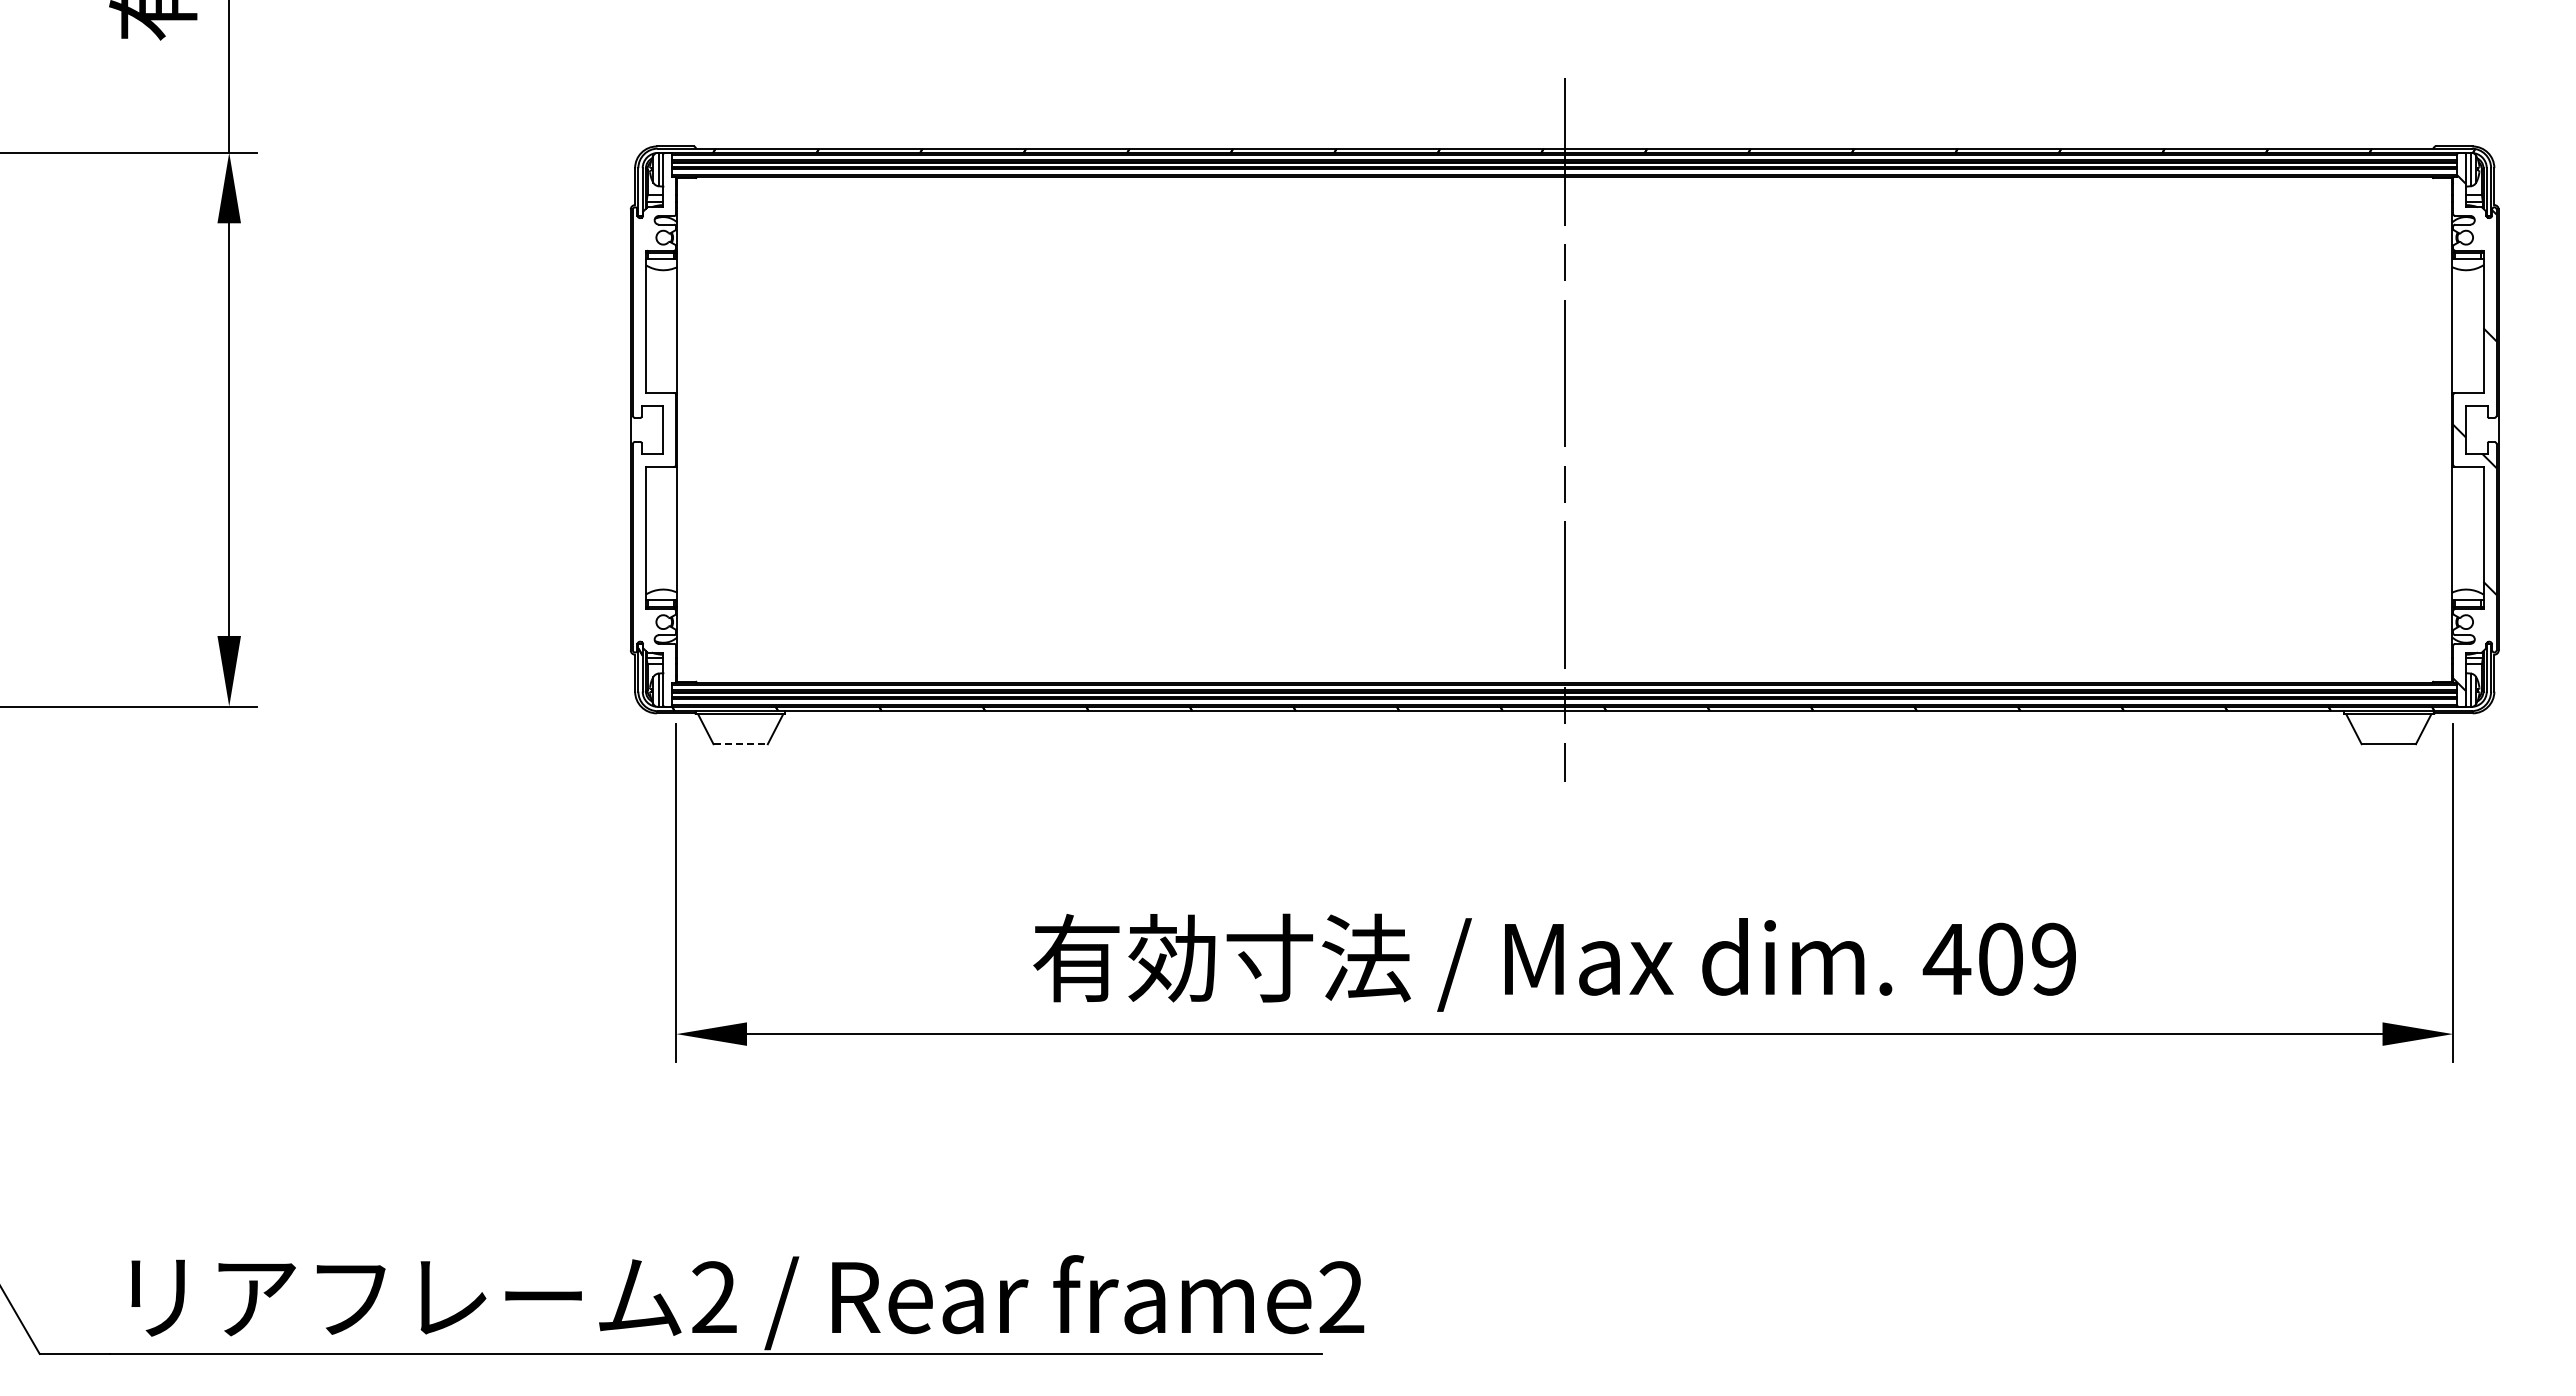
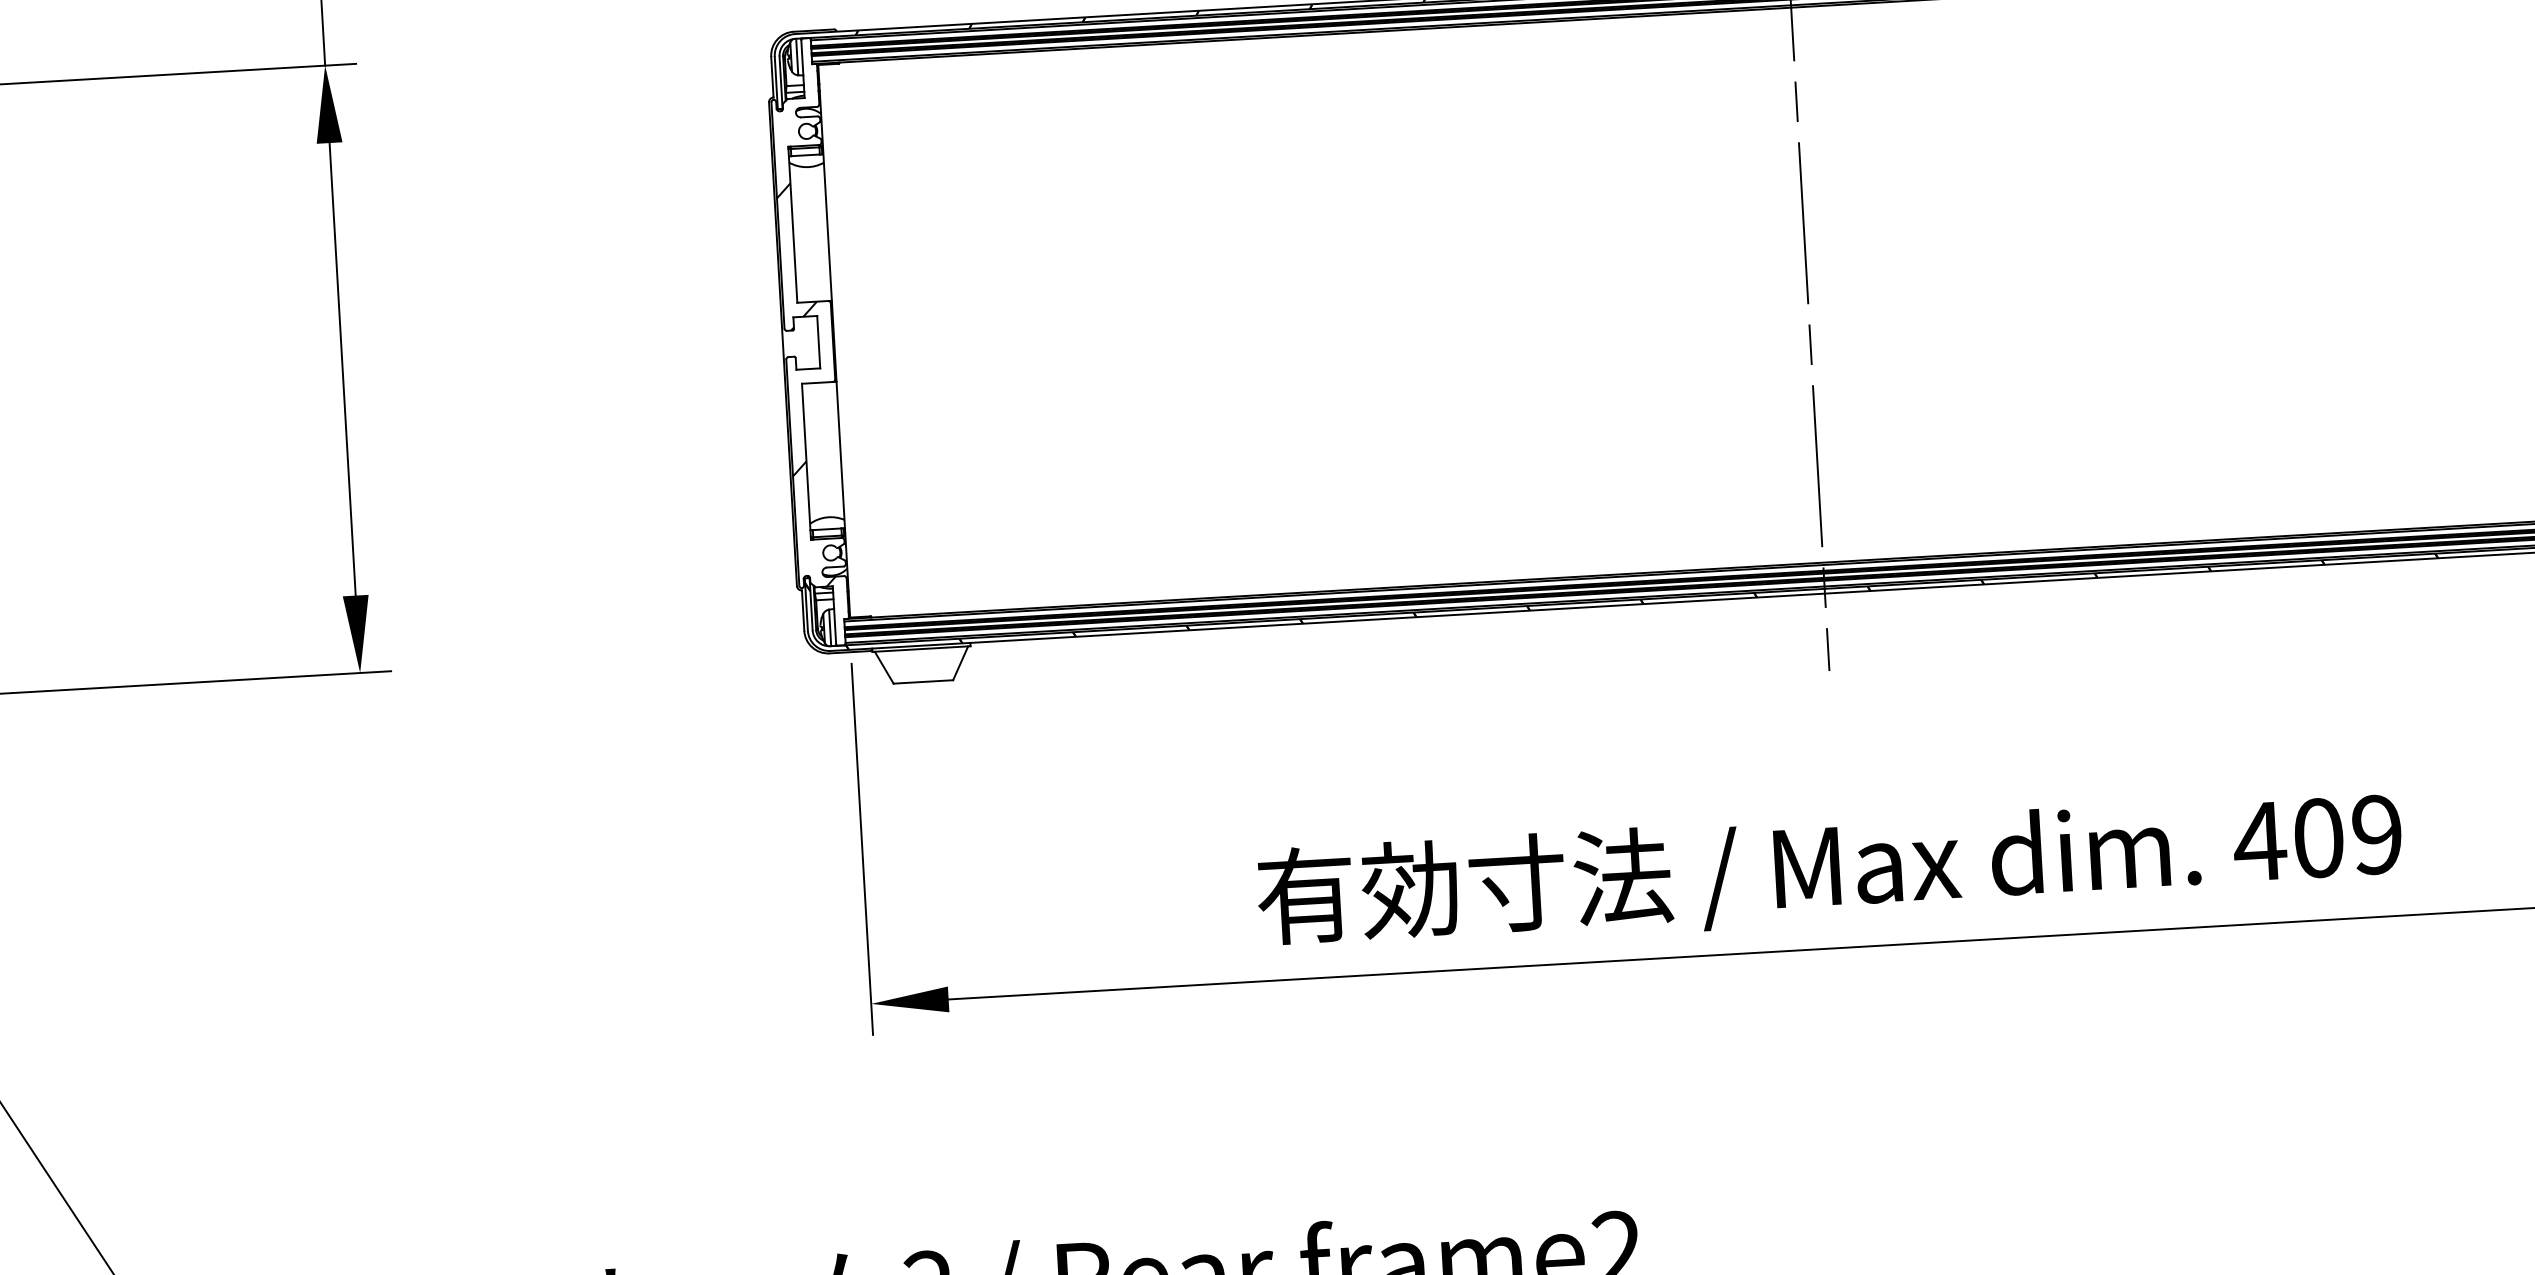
hatch: (649, 468) -> (805, 385), added
line: (741, 744) -> (924, 682), dashed -> solid

